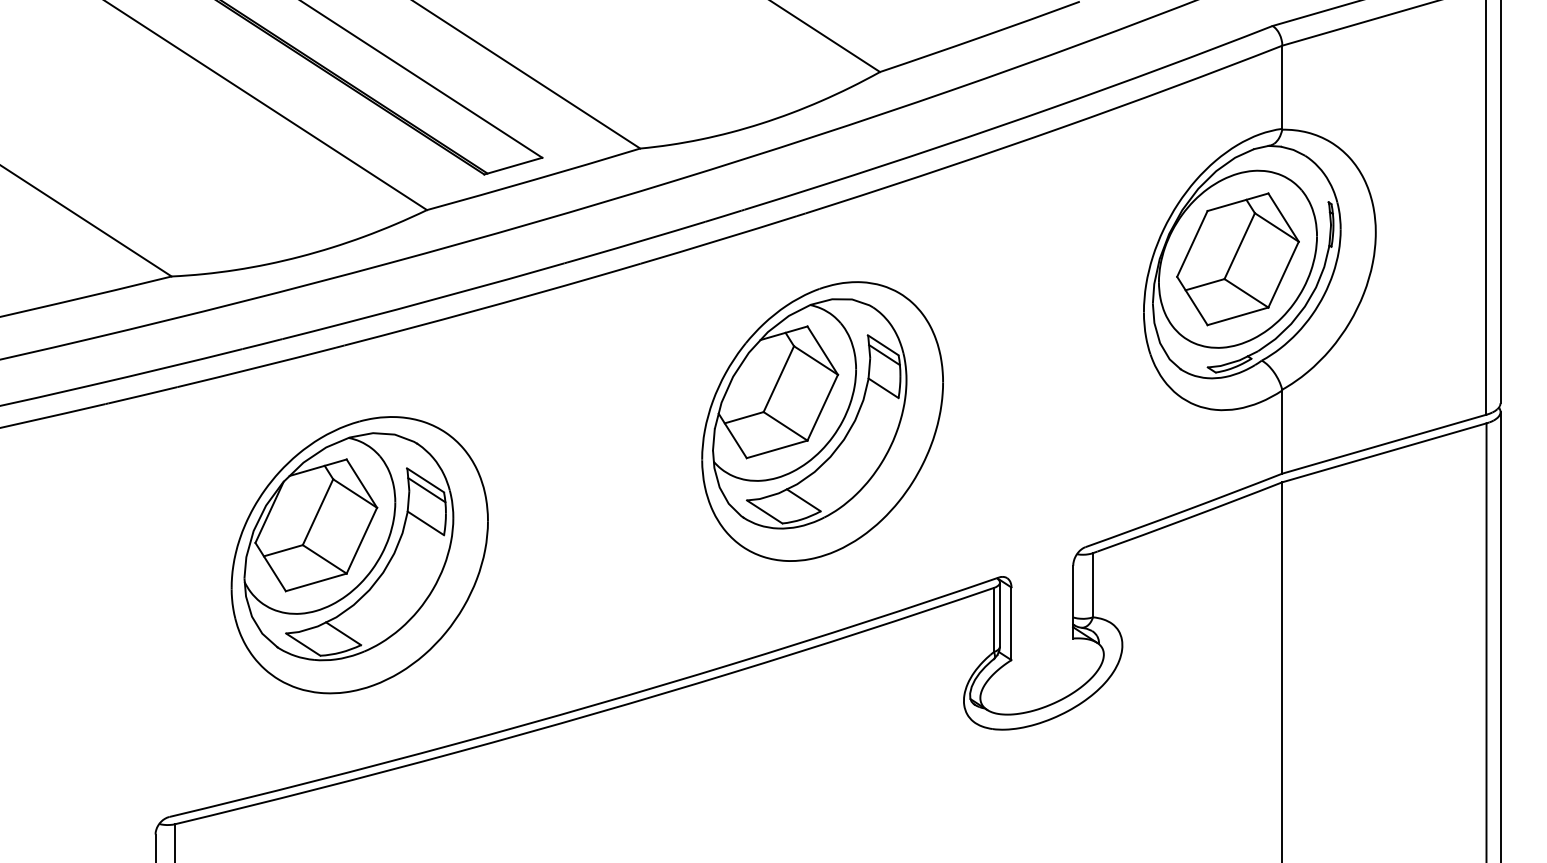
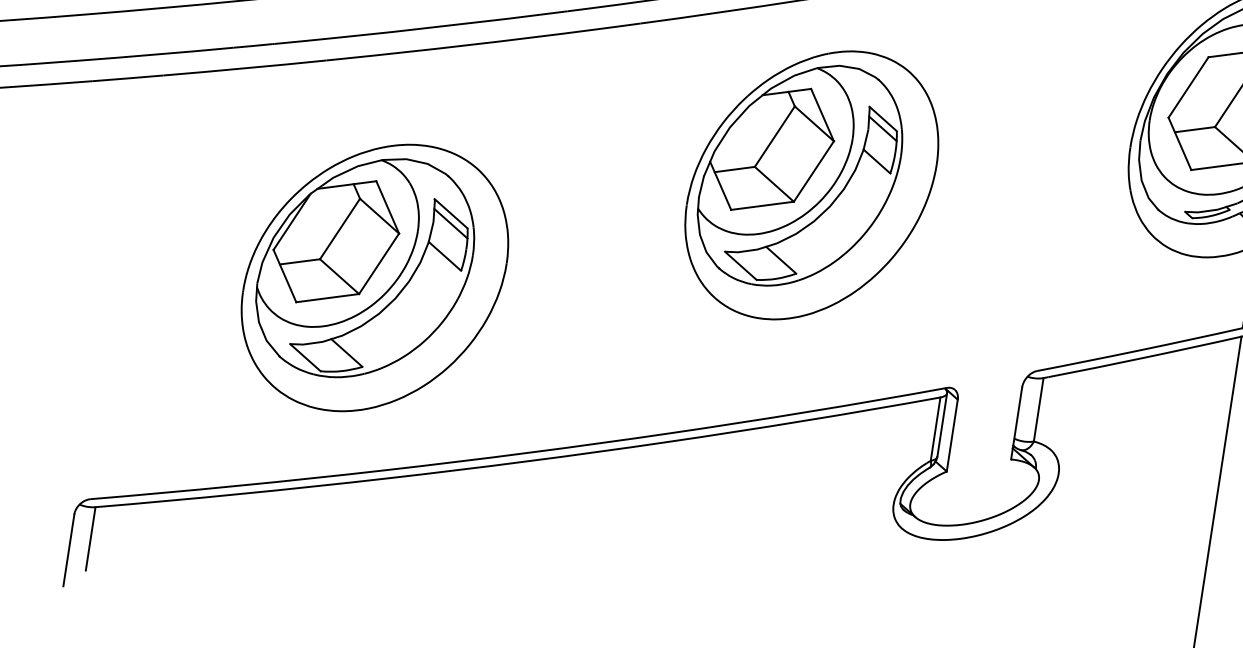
part: (822, 421) -> (811, 185), moved
part: (359, 555) -> (374, 278), moved

